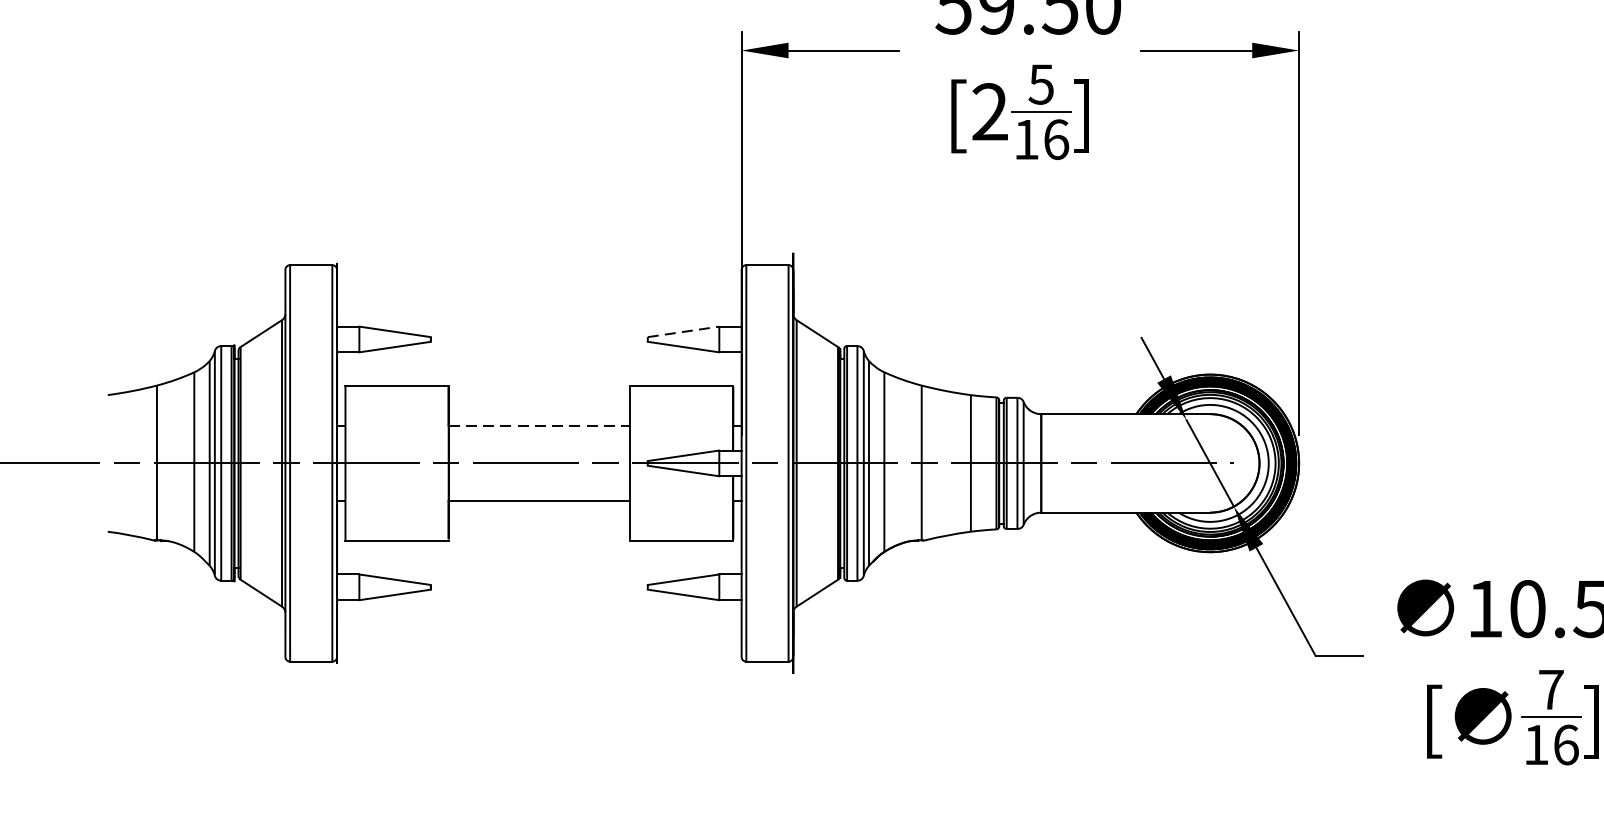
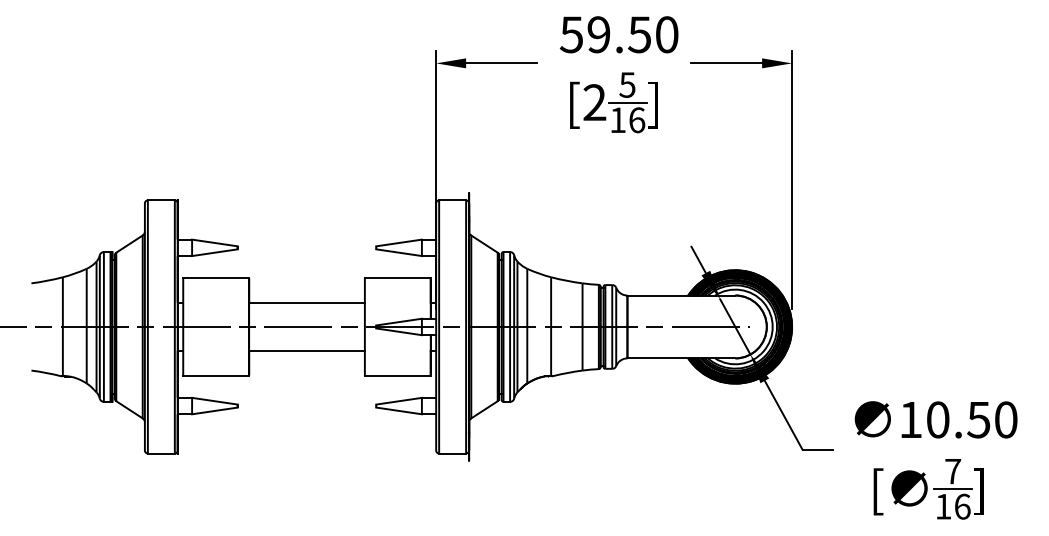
line: (684, 331) -> (399, 242), dashed -> solid
line: (540, 425) -> (307, 302), dashed -> solid

